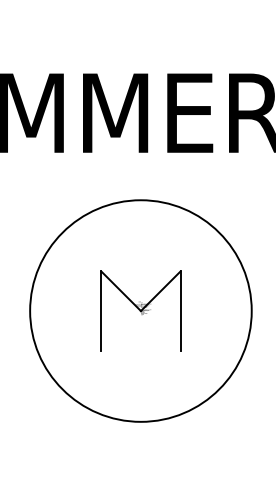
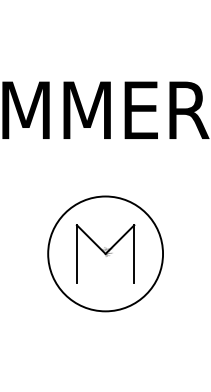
circle: (140, 310) -> (105, 253), size x0.71

